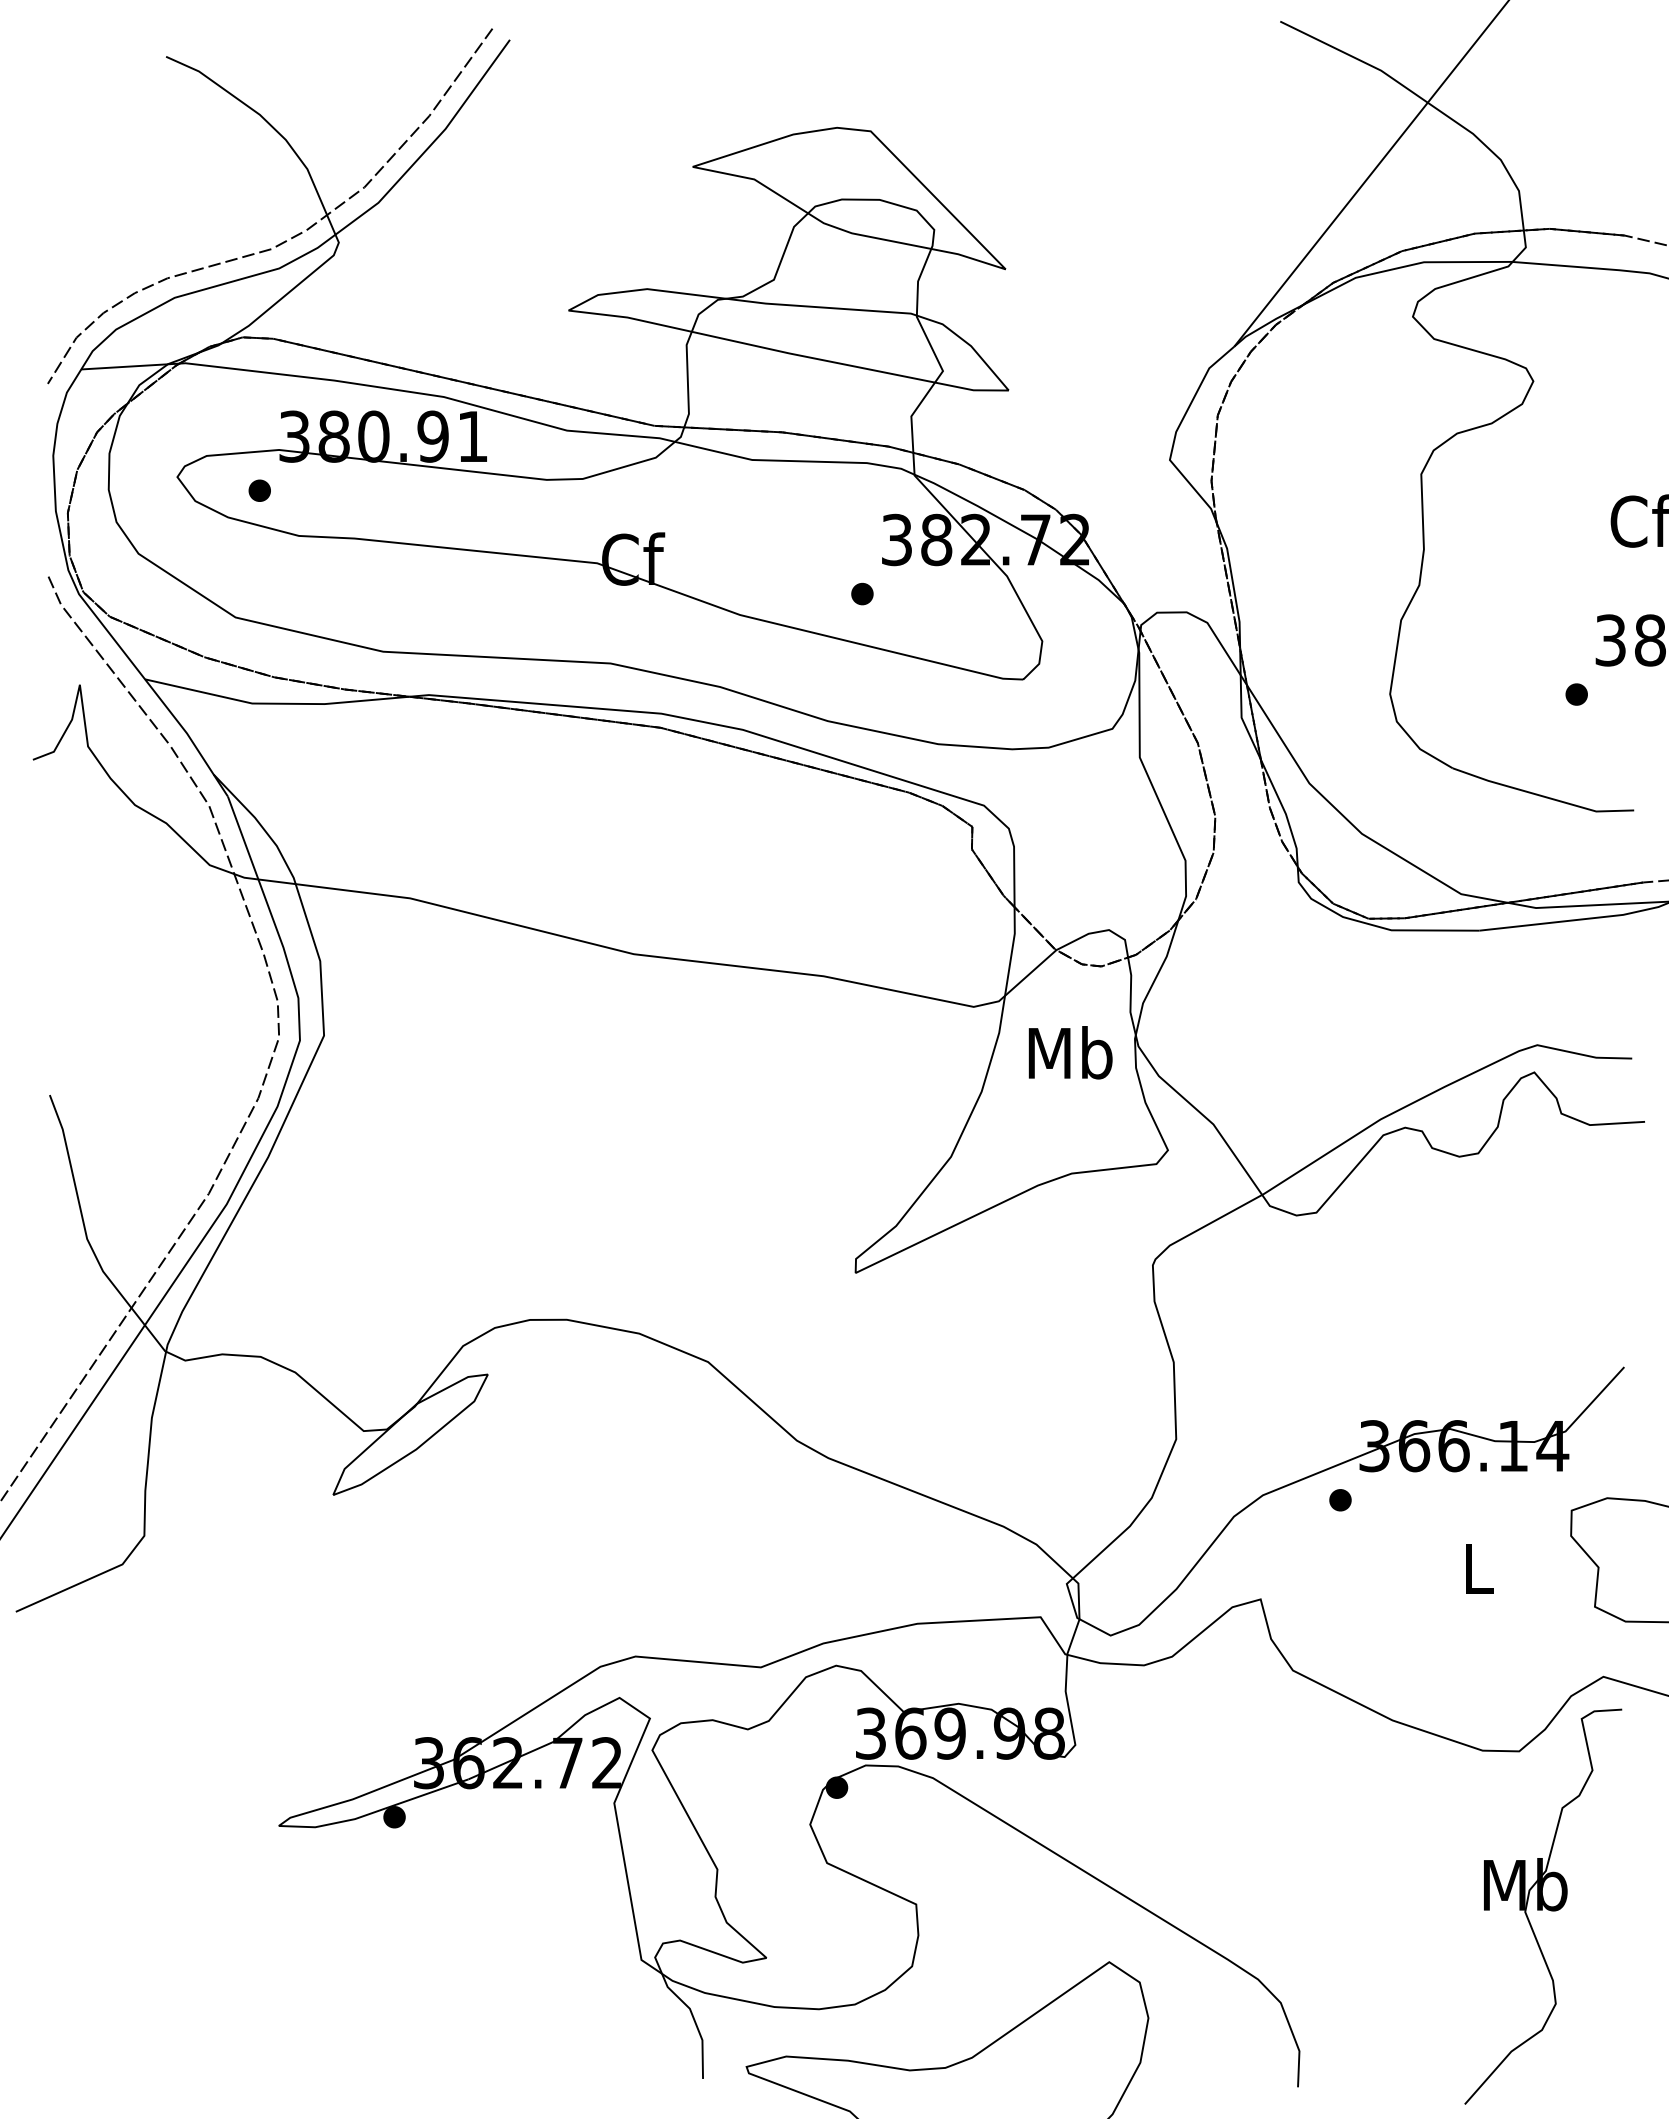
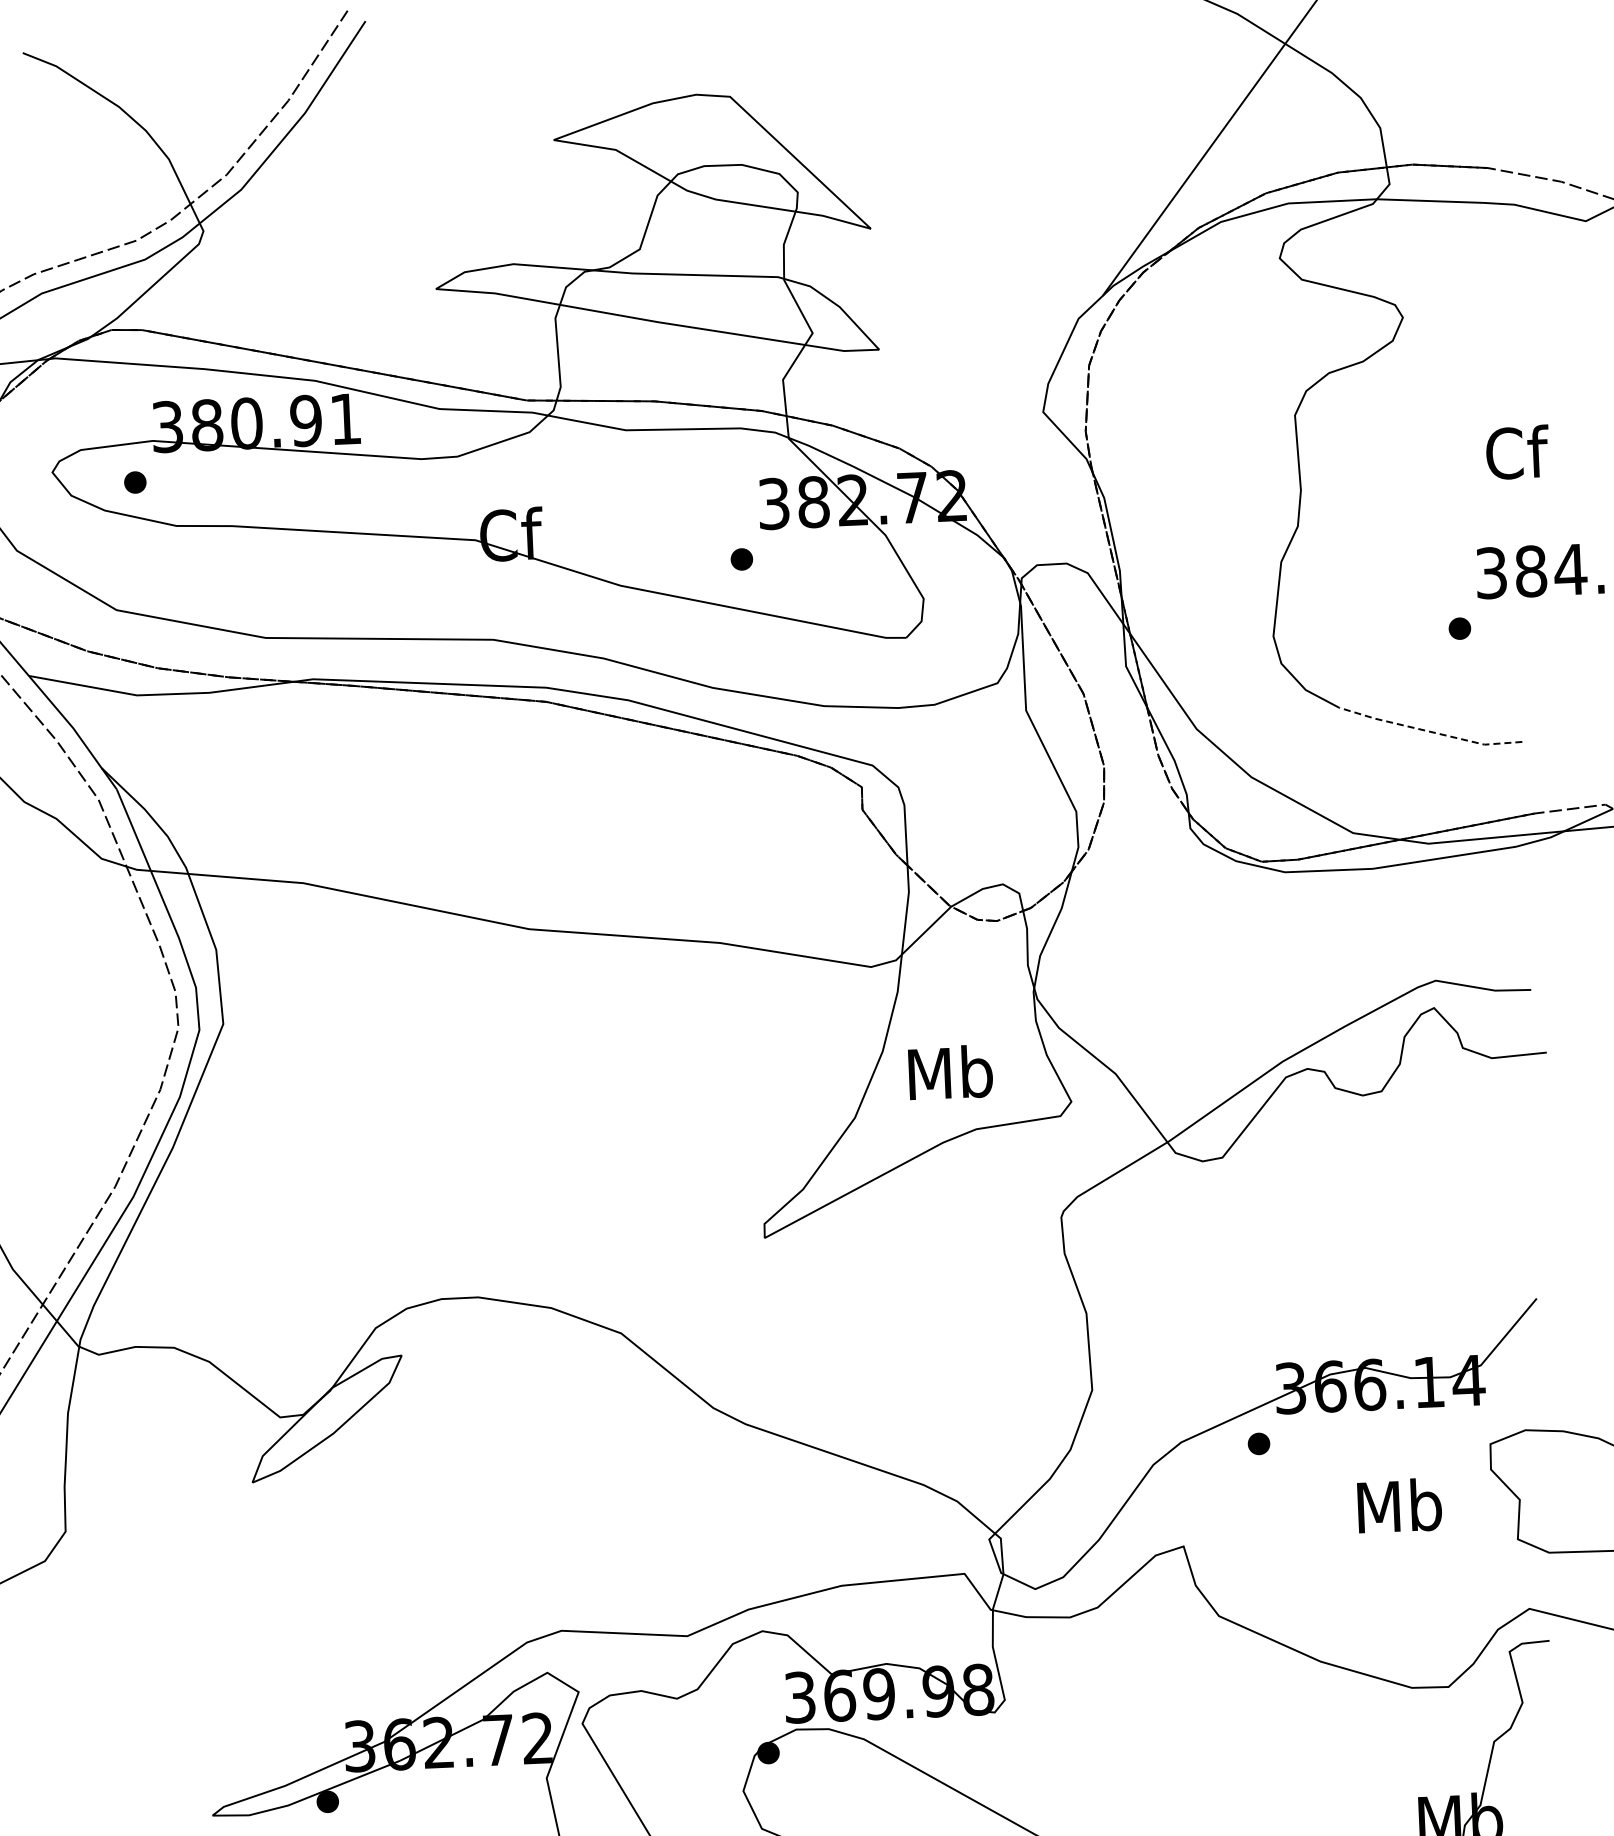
line: (1541, 796) -> (1429, 732), solid -> dashed
text: (1070, 1052) -> (950, 1072), moved
text: (1478, 1567) -> (1399, 1505), L -> Mb

